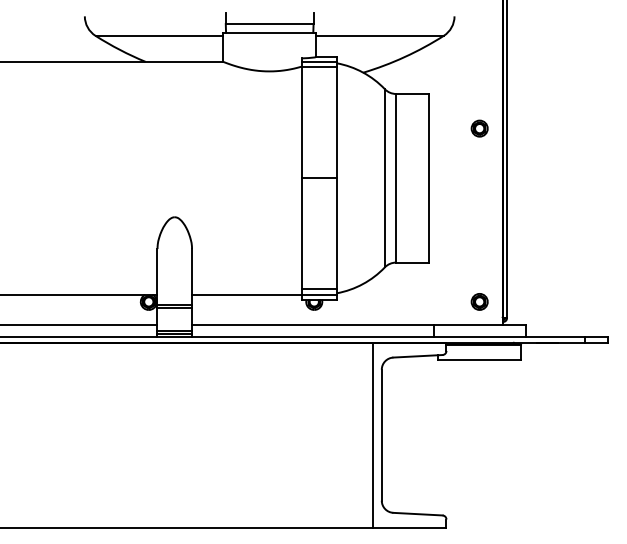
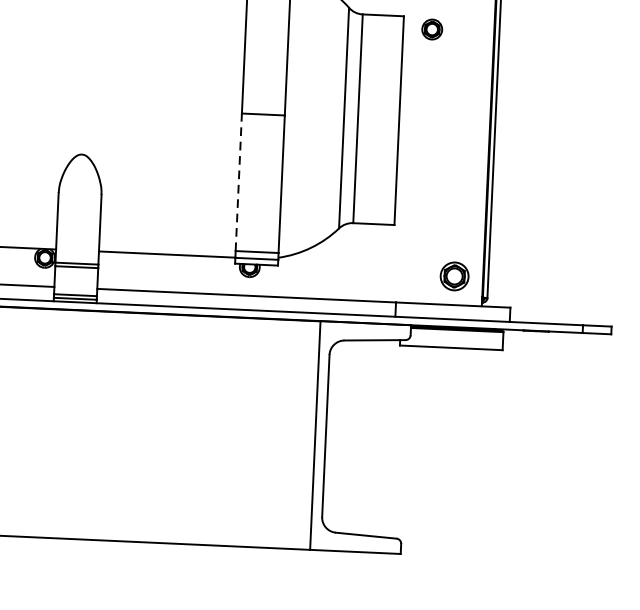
part: (479, 128) -> (432, 29), moved
line: (302, 233) -> (239, 181), solid -> dashed
part: (479, 301) -> (454, 275), size x1.4

